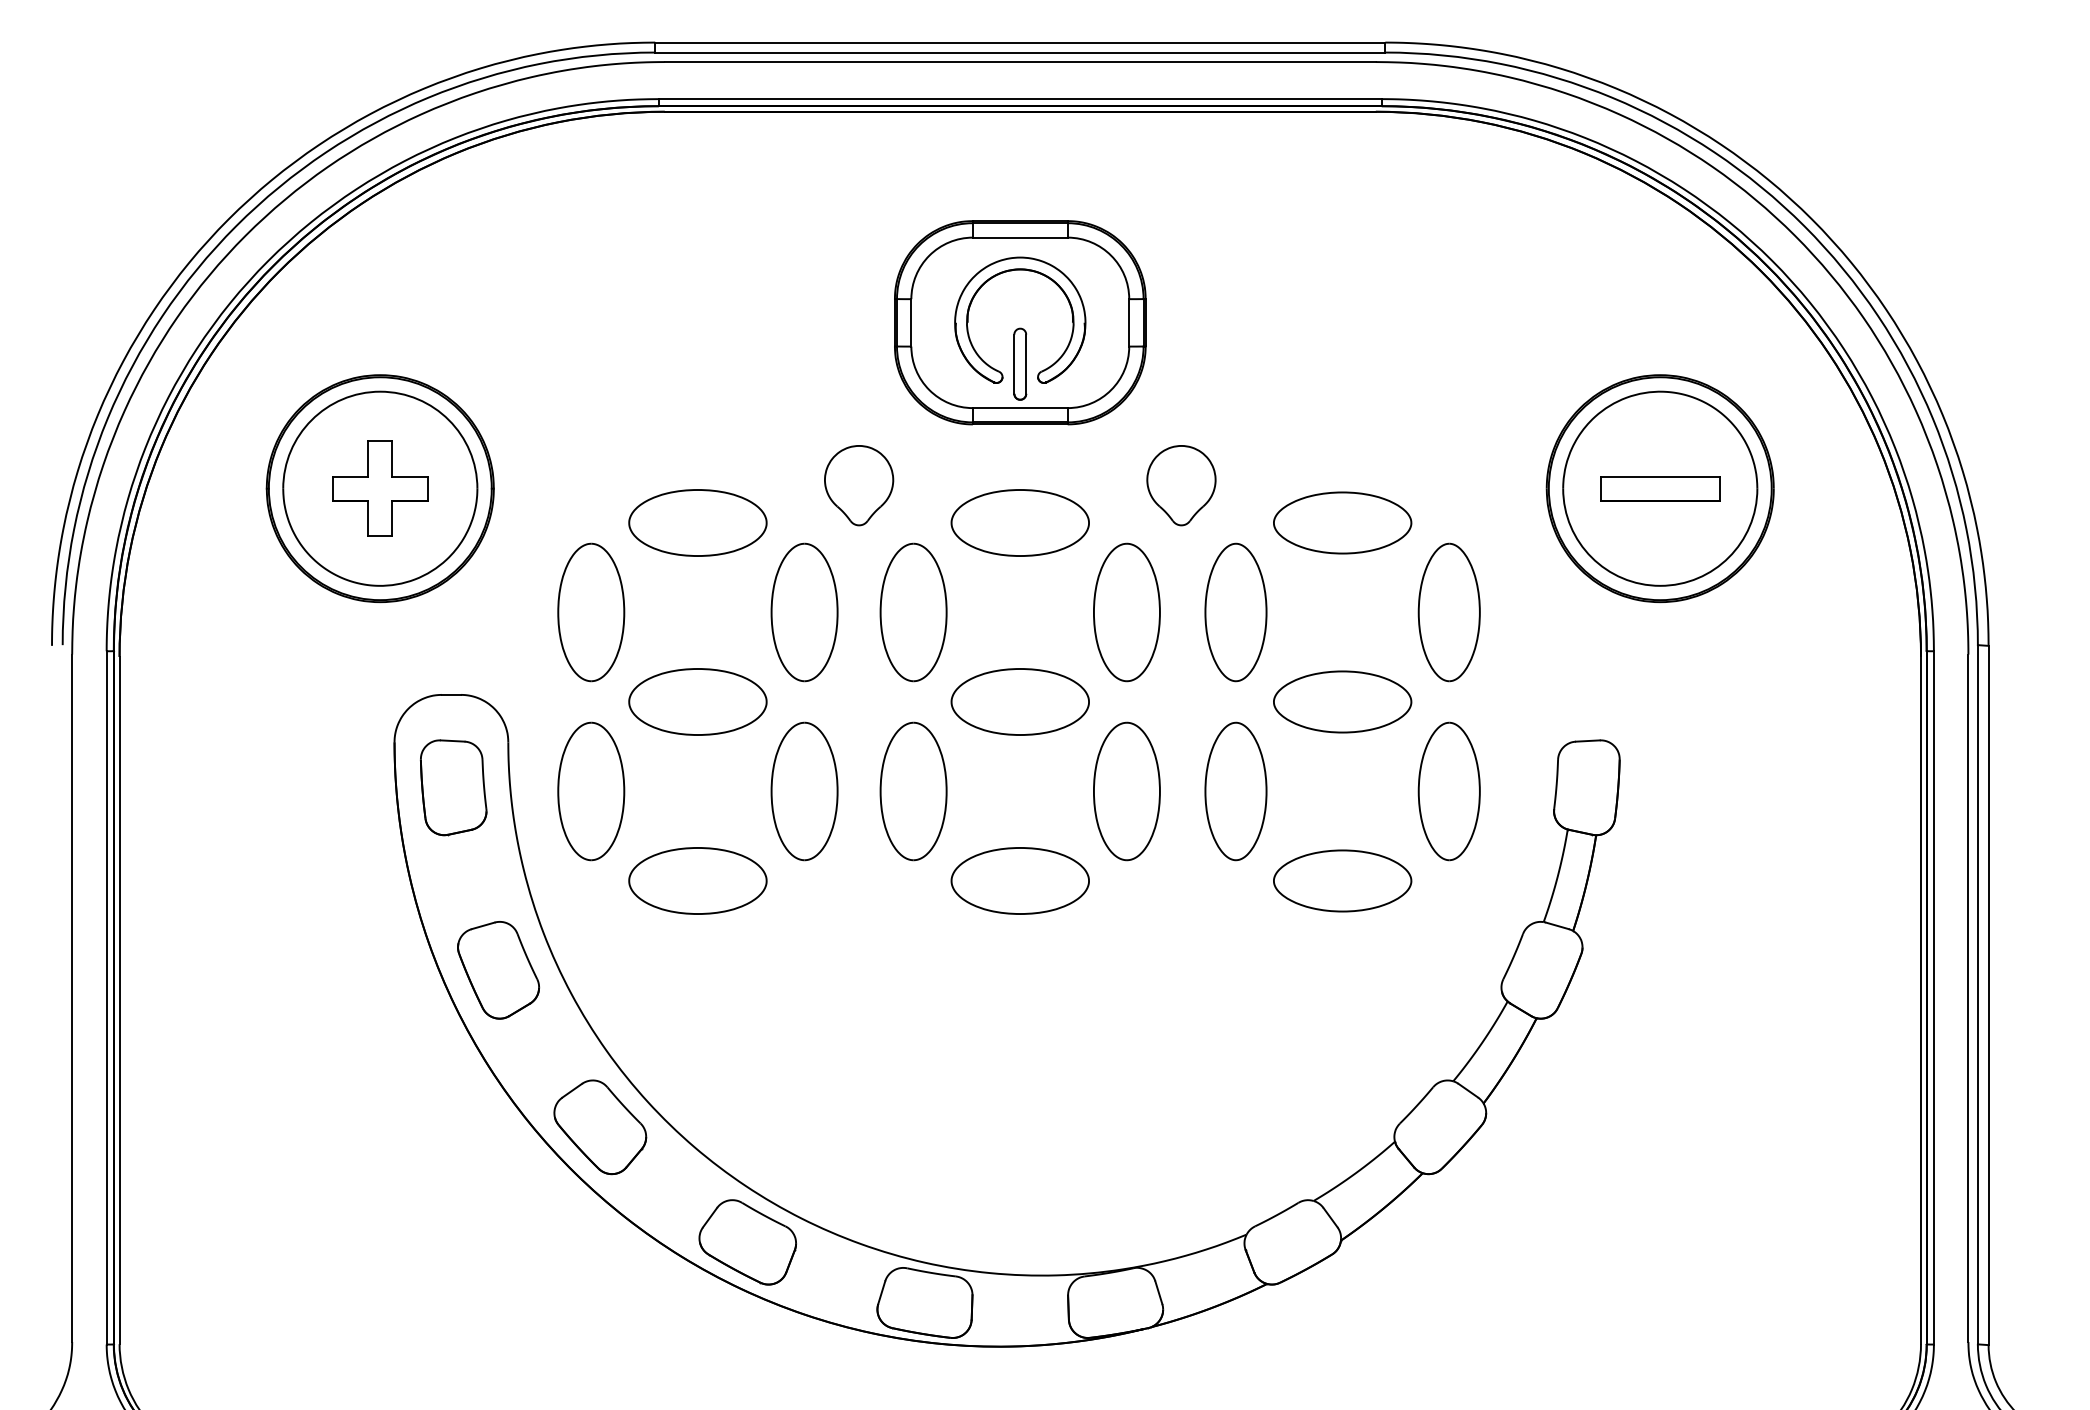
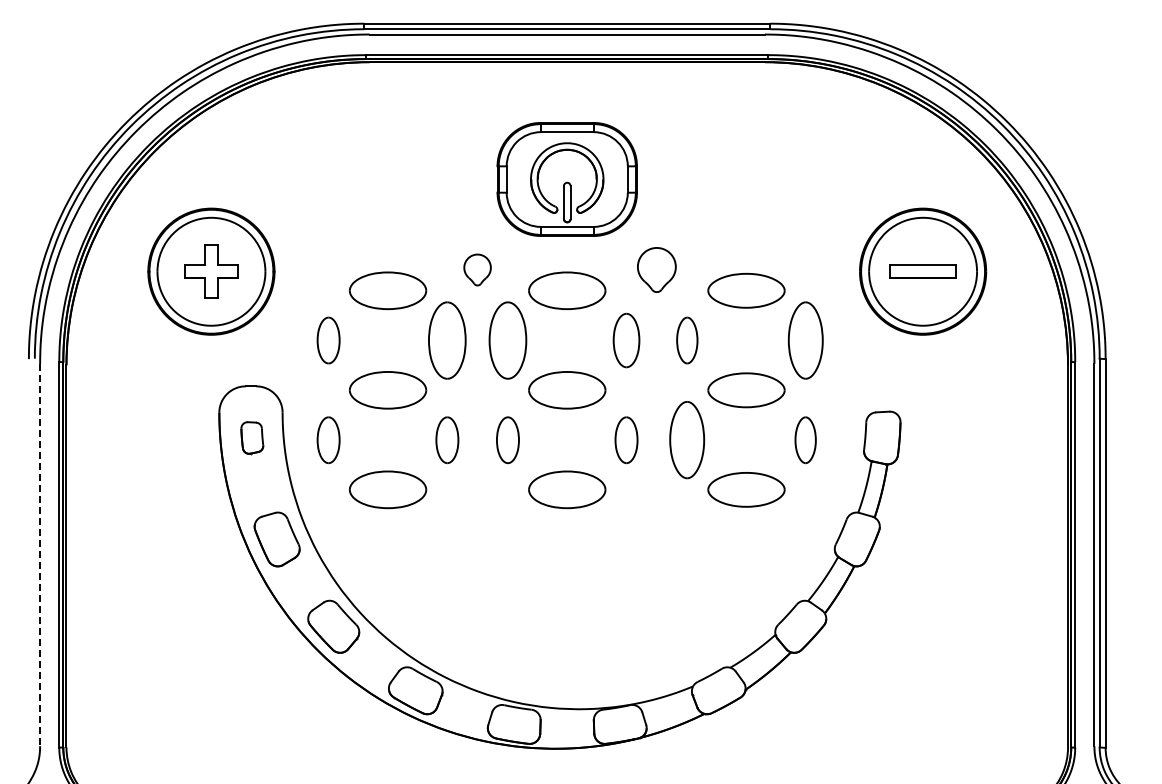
part: (858, 484) -> (477, 269), size x0.7
part: (590, 612) -> (328, 340), size x0.6
part: (1126, 612) -> (626, 340), size x0.7
part: (1236, 612) -> (687, 340), size x0.6
part: (454, 786) -> (252, 437), size x0.6
part: (590, 792) -> (328, 440), size x0.6
part: (804, 792) -> (447, 440), size x0.6
part: (912, 792) -> (507, 440), size x0.6
part: (1126, 792) -> (626, 440), size x0.6
part: (1448, 792) -> (805, 440), size x0.6
line: (72, 999) -> (40, 555), solid -> dashed

